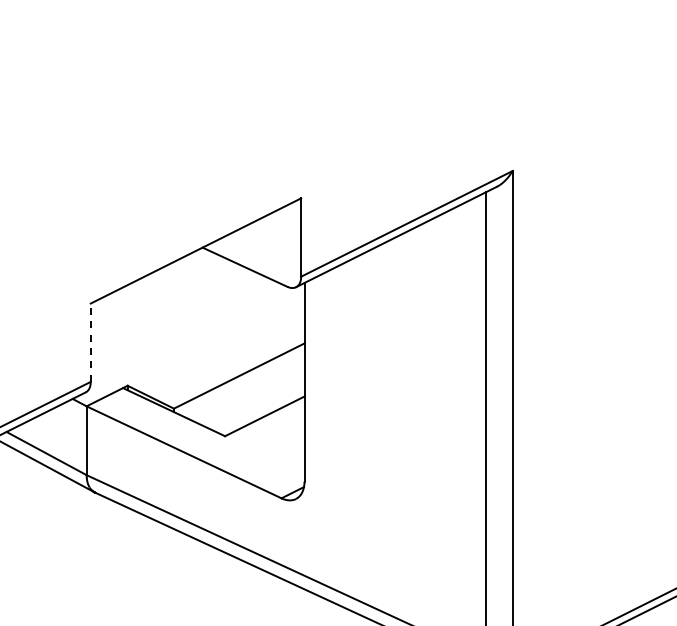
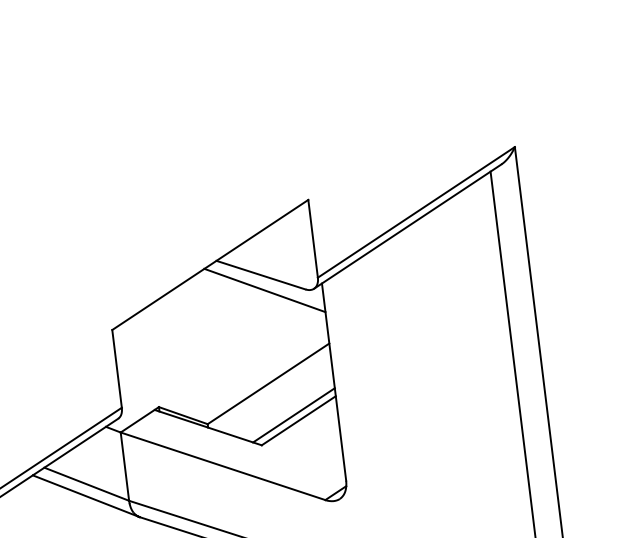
line: (246, 282) -> (264, 290), added
line: (90, 342) -> (116, 368), dashed -> solid
line: (260, 410) -> (293, 415), added

